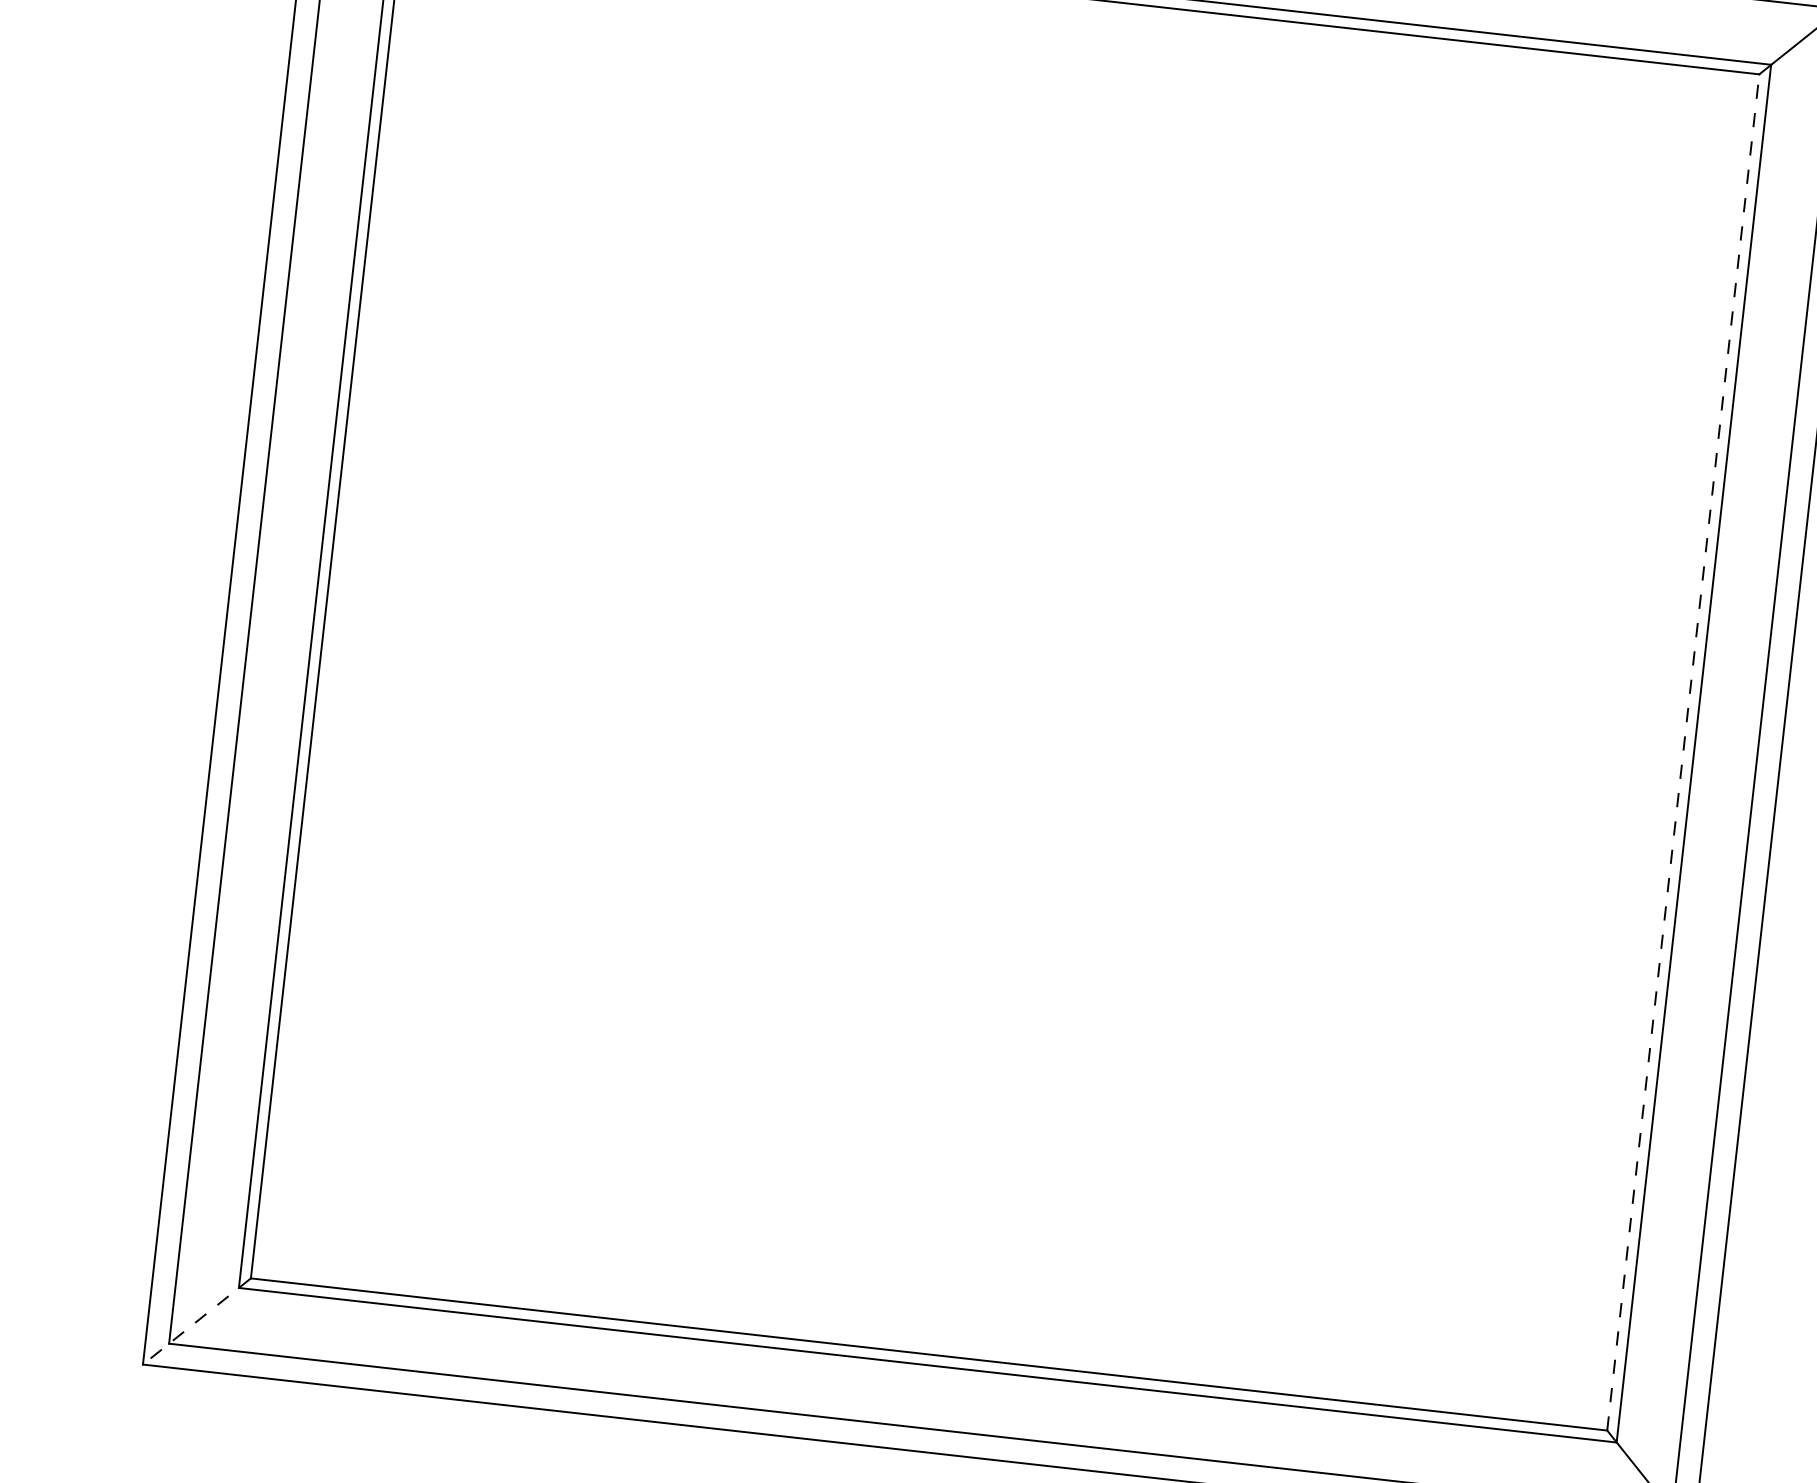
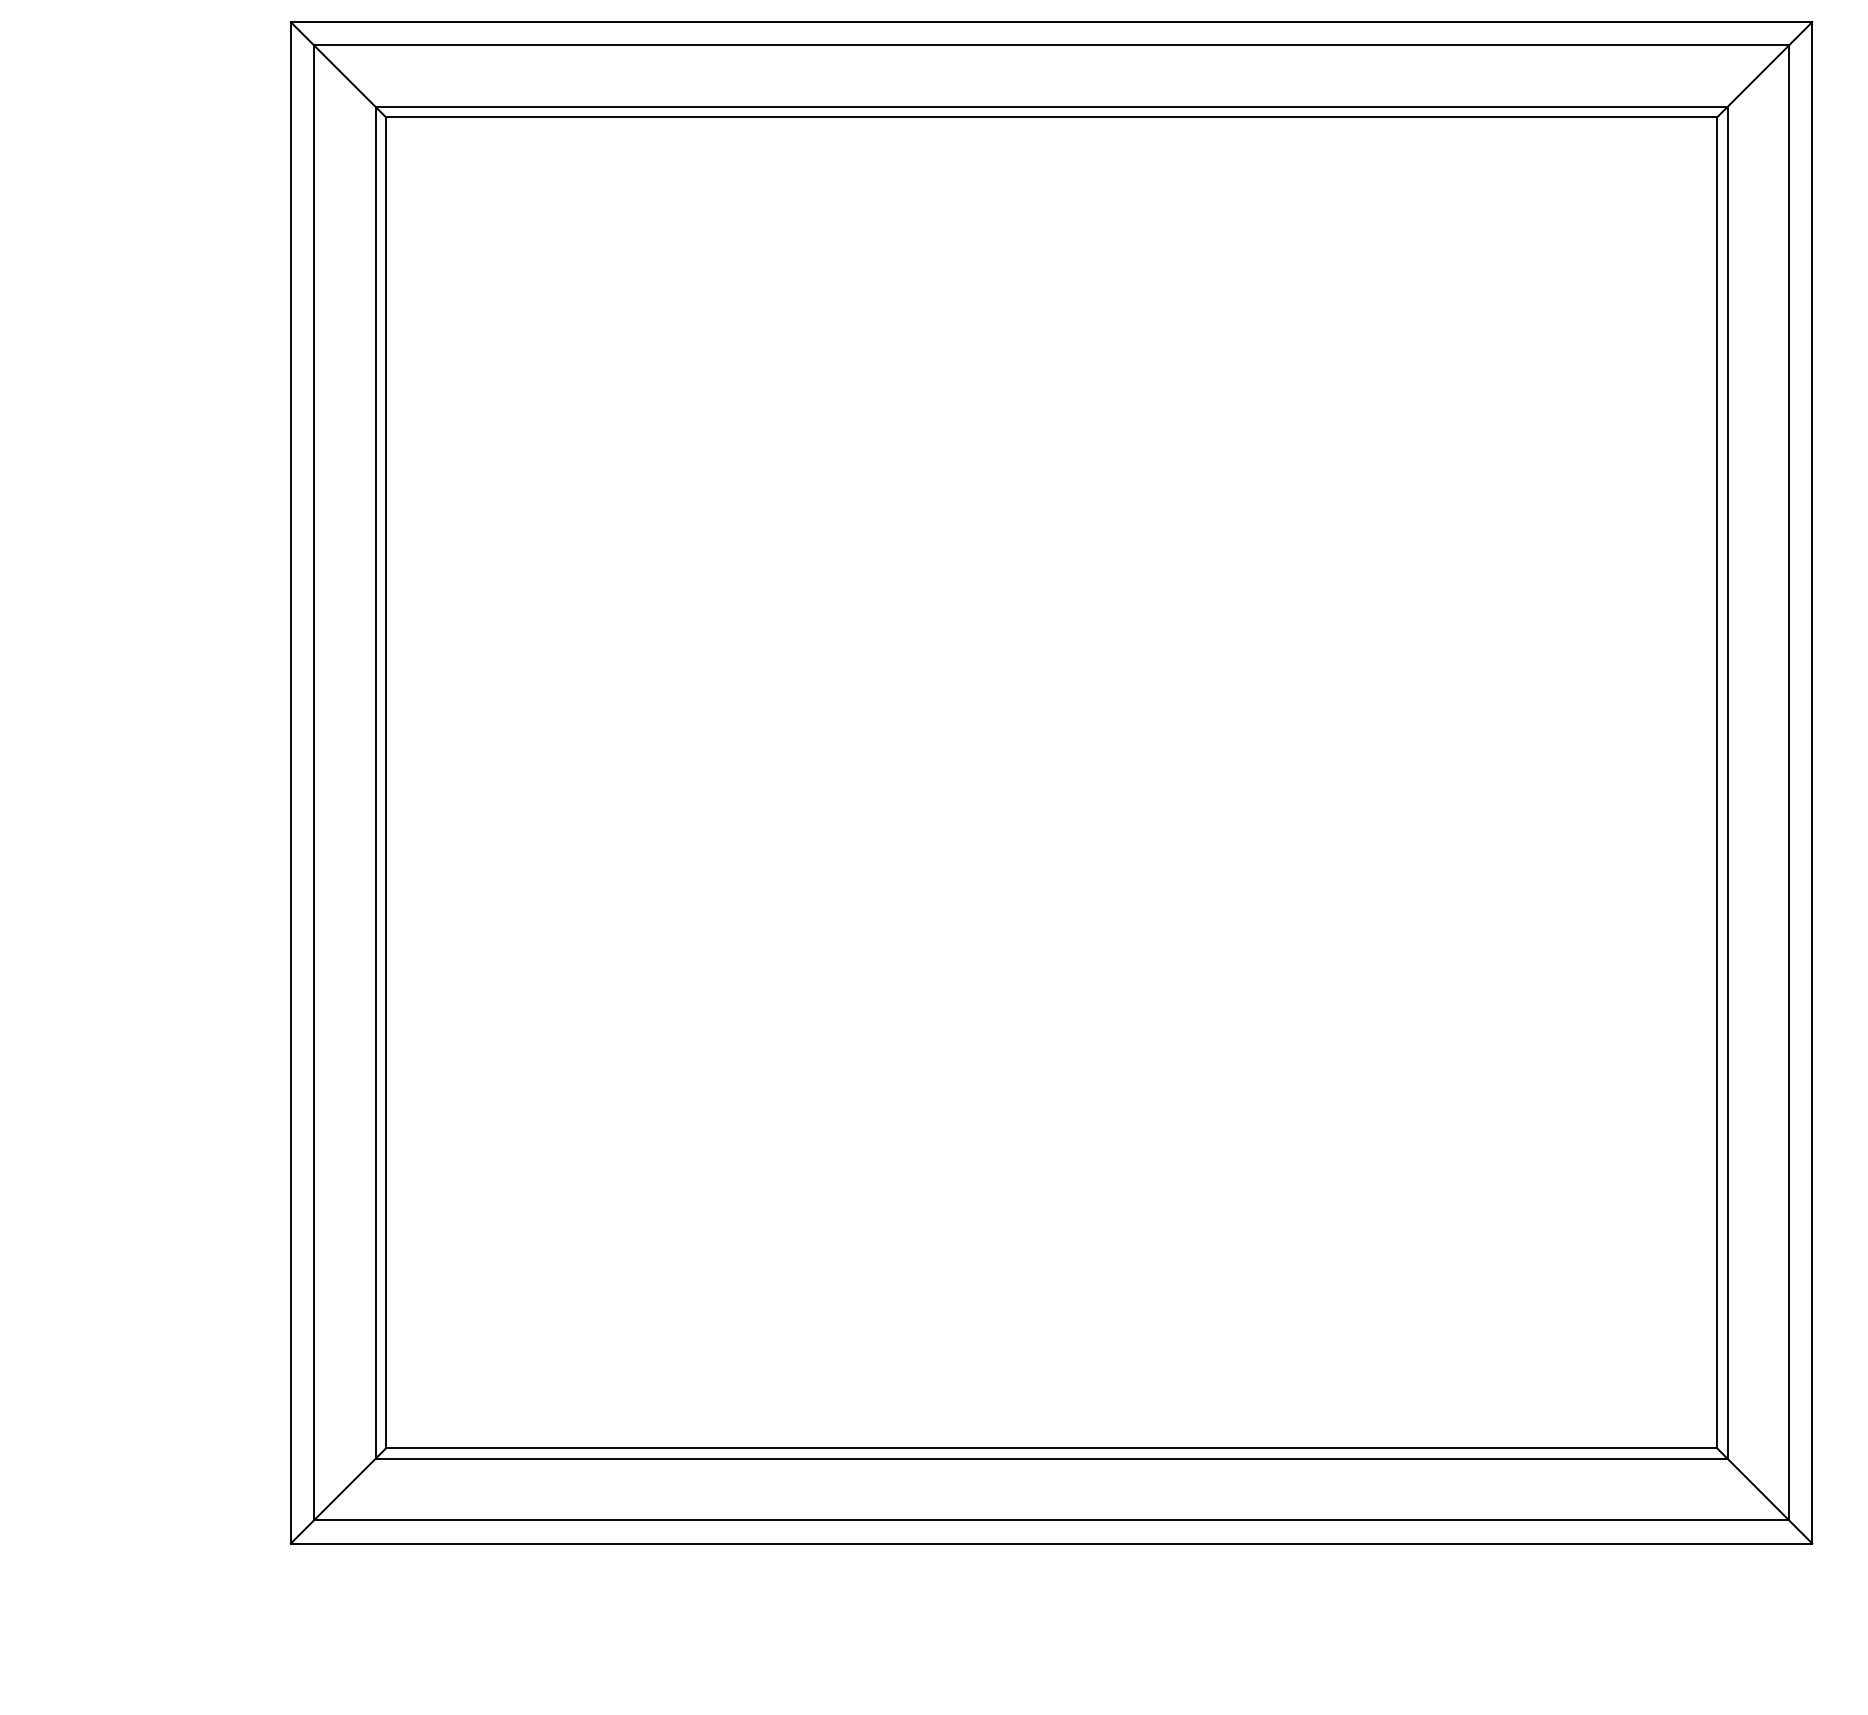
line: (1683, 752) -> (1717, 782), dashed -> solid
line: (196, 1322) -> (338, 1496), dashed -> solid

